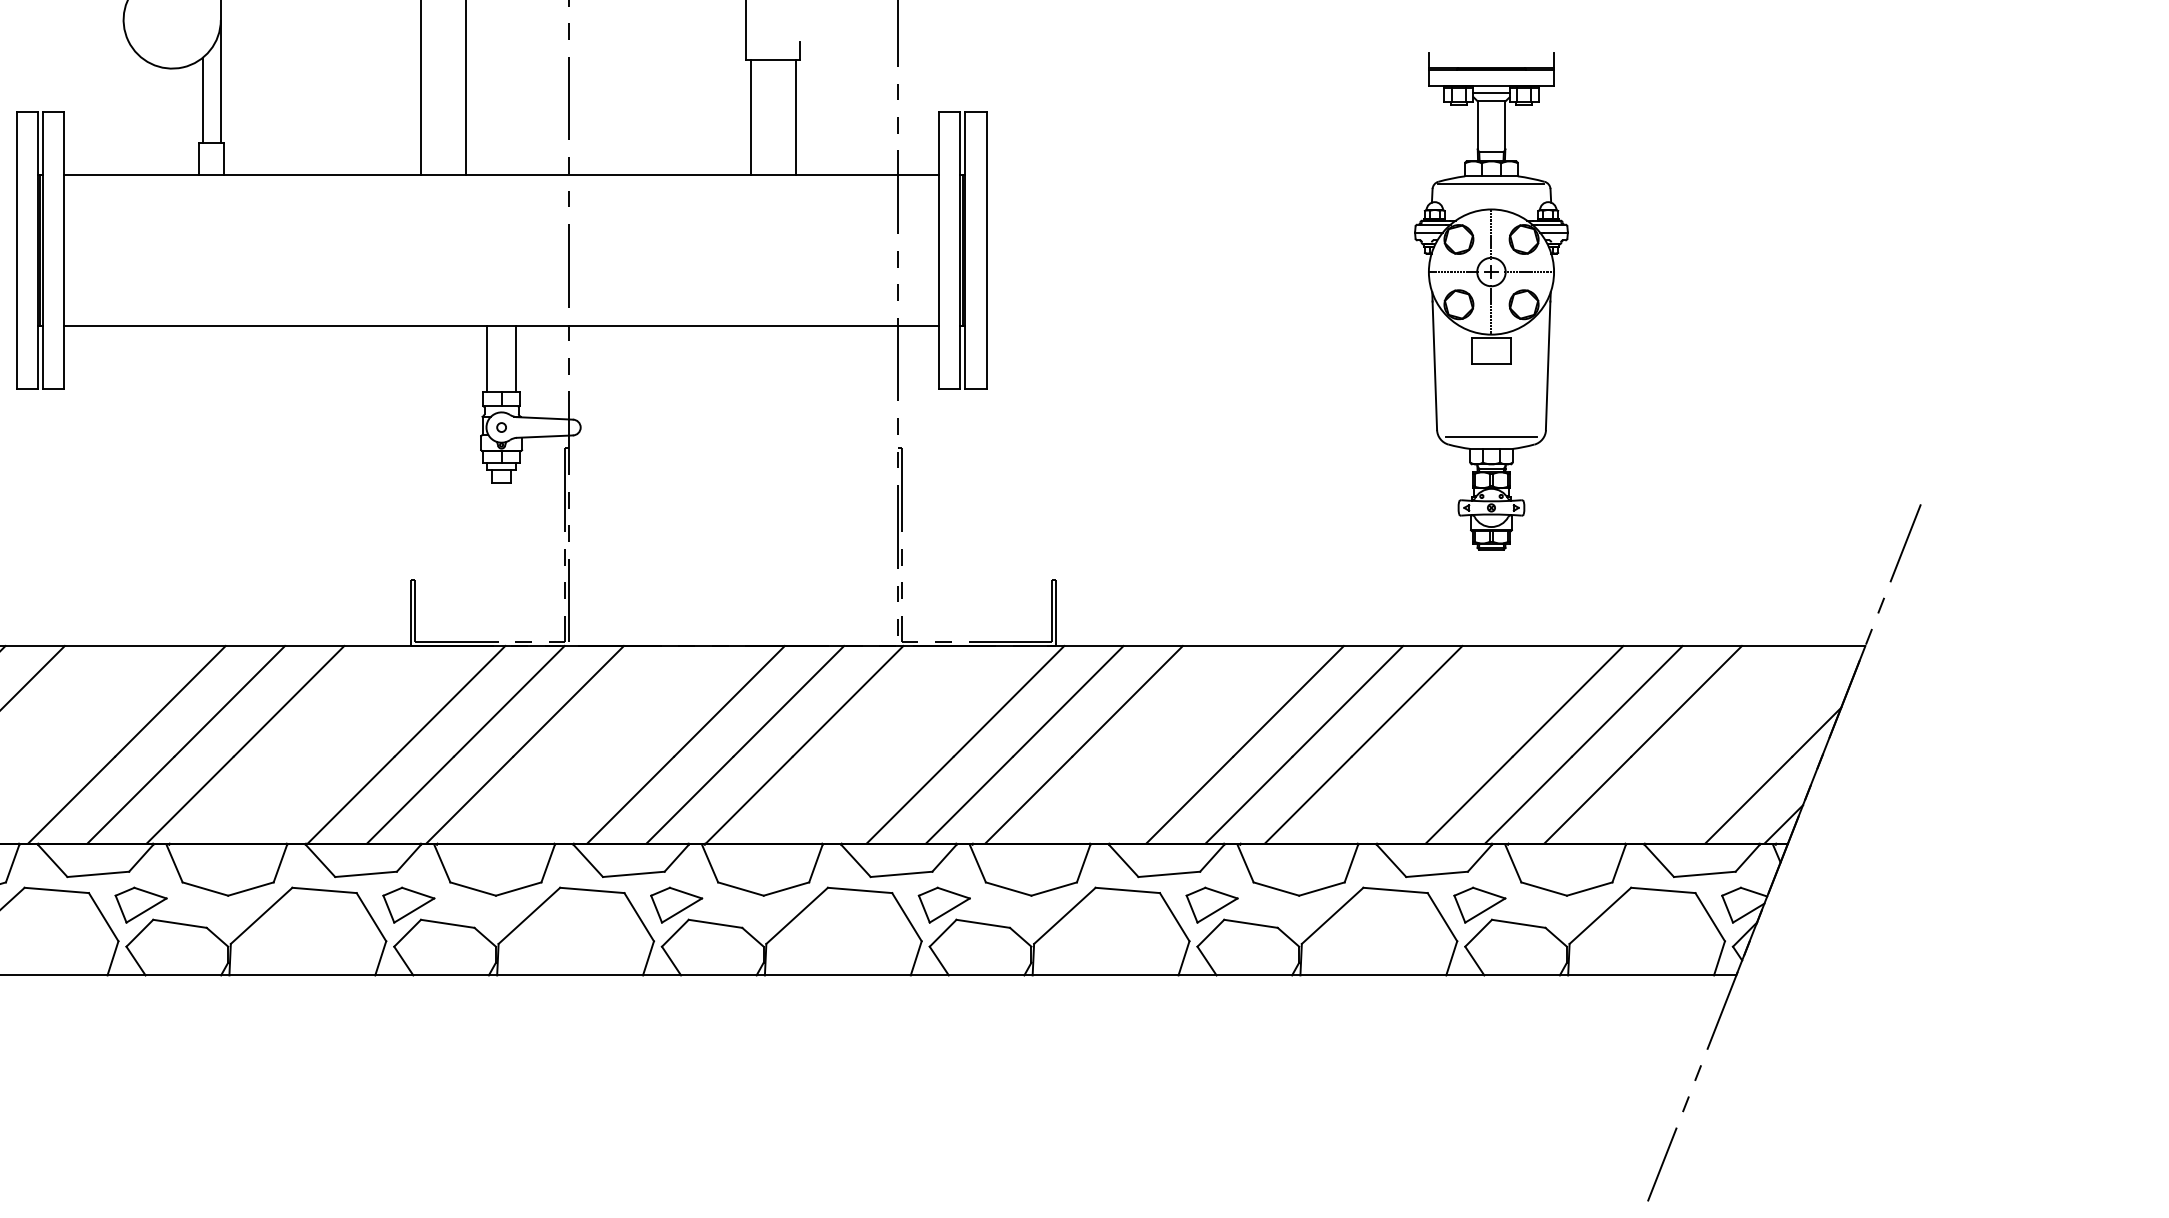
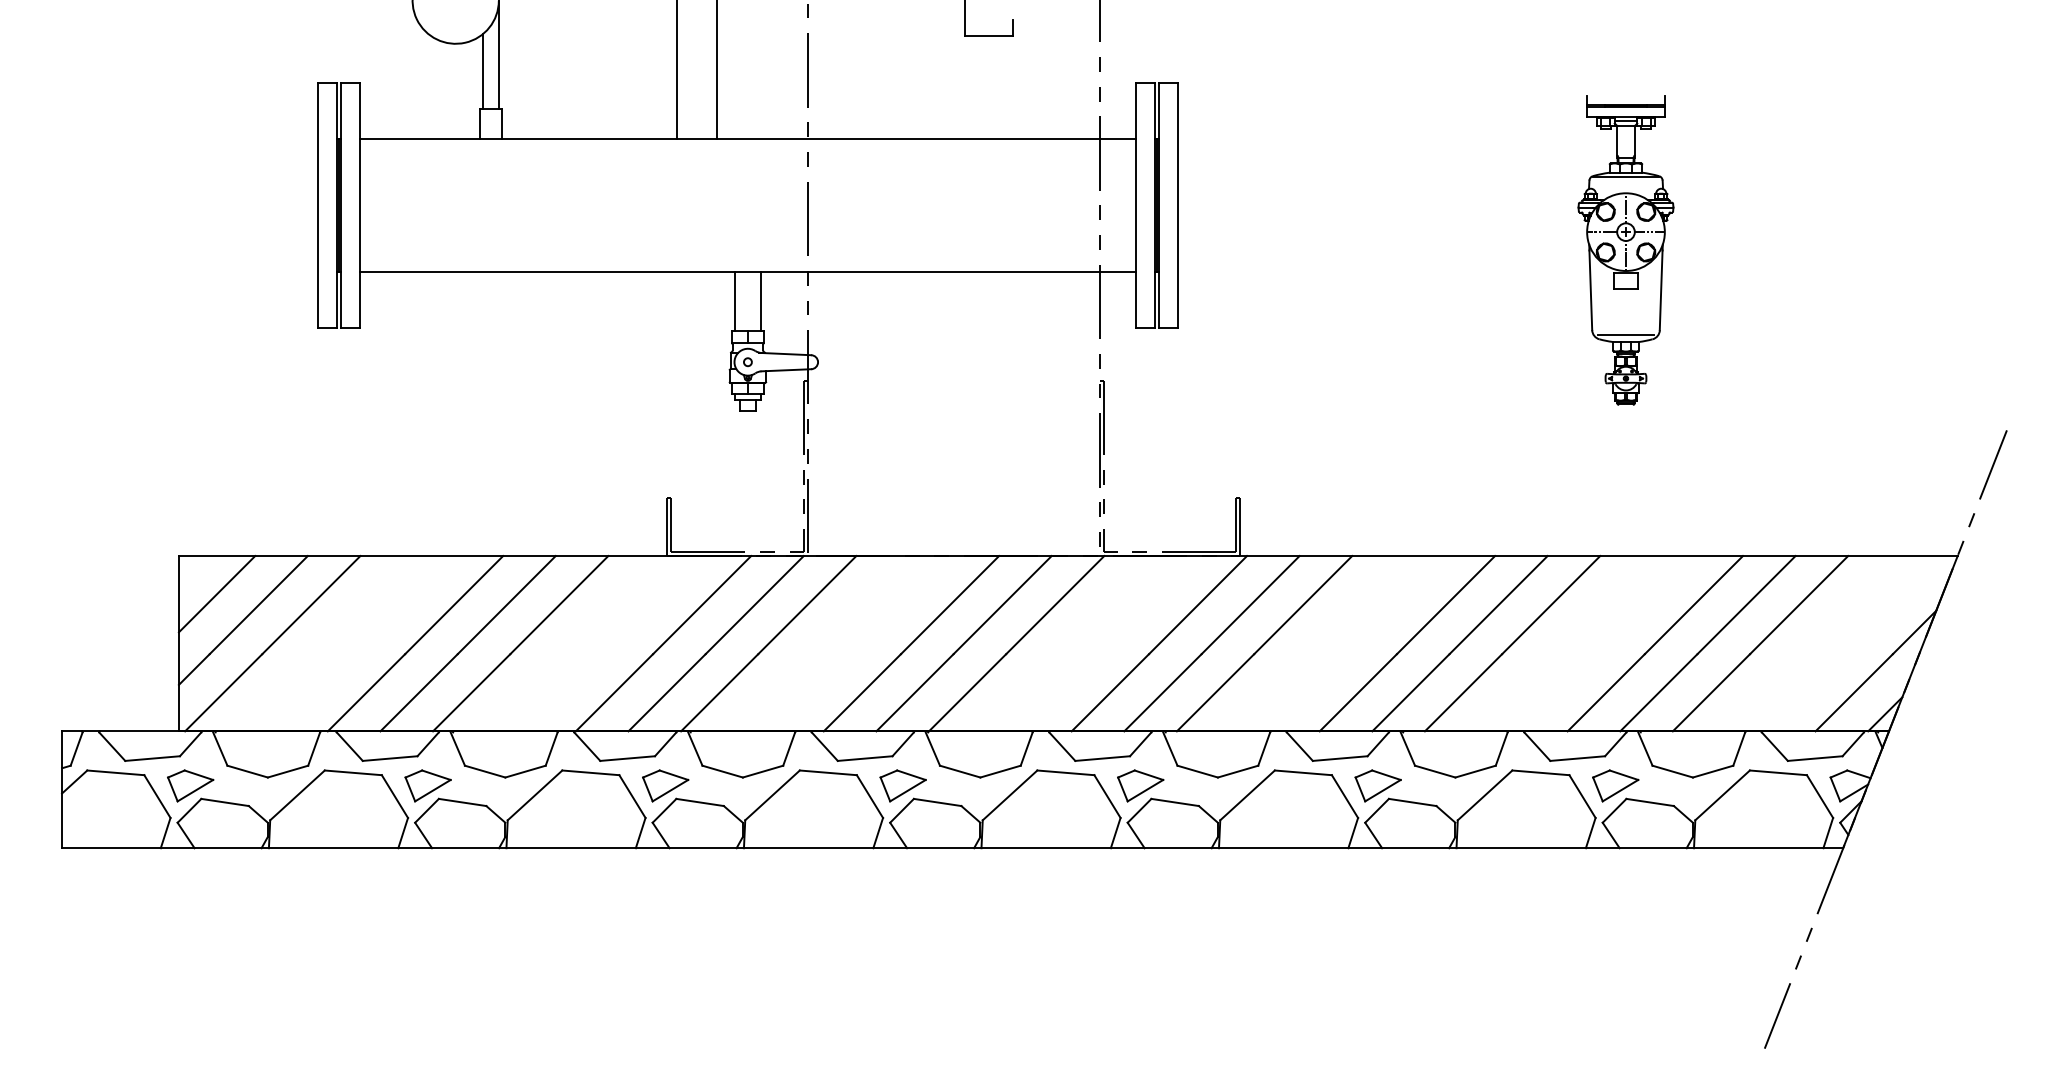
line: (750, 116) -> (968, 86), removed
line: (795, 116) -> (1008, 86), removed
part: (1490, 301) -> (1625, 250), size x0.7

